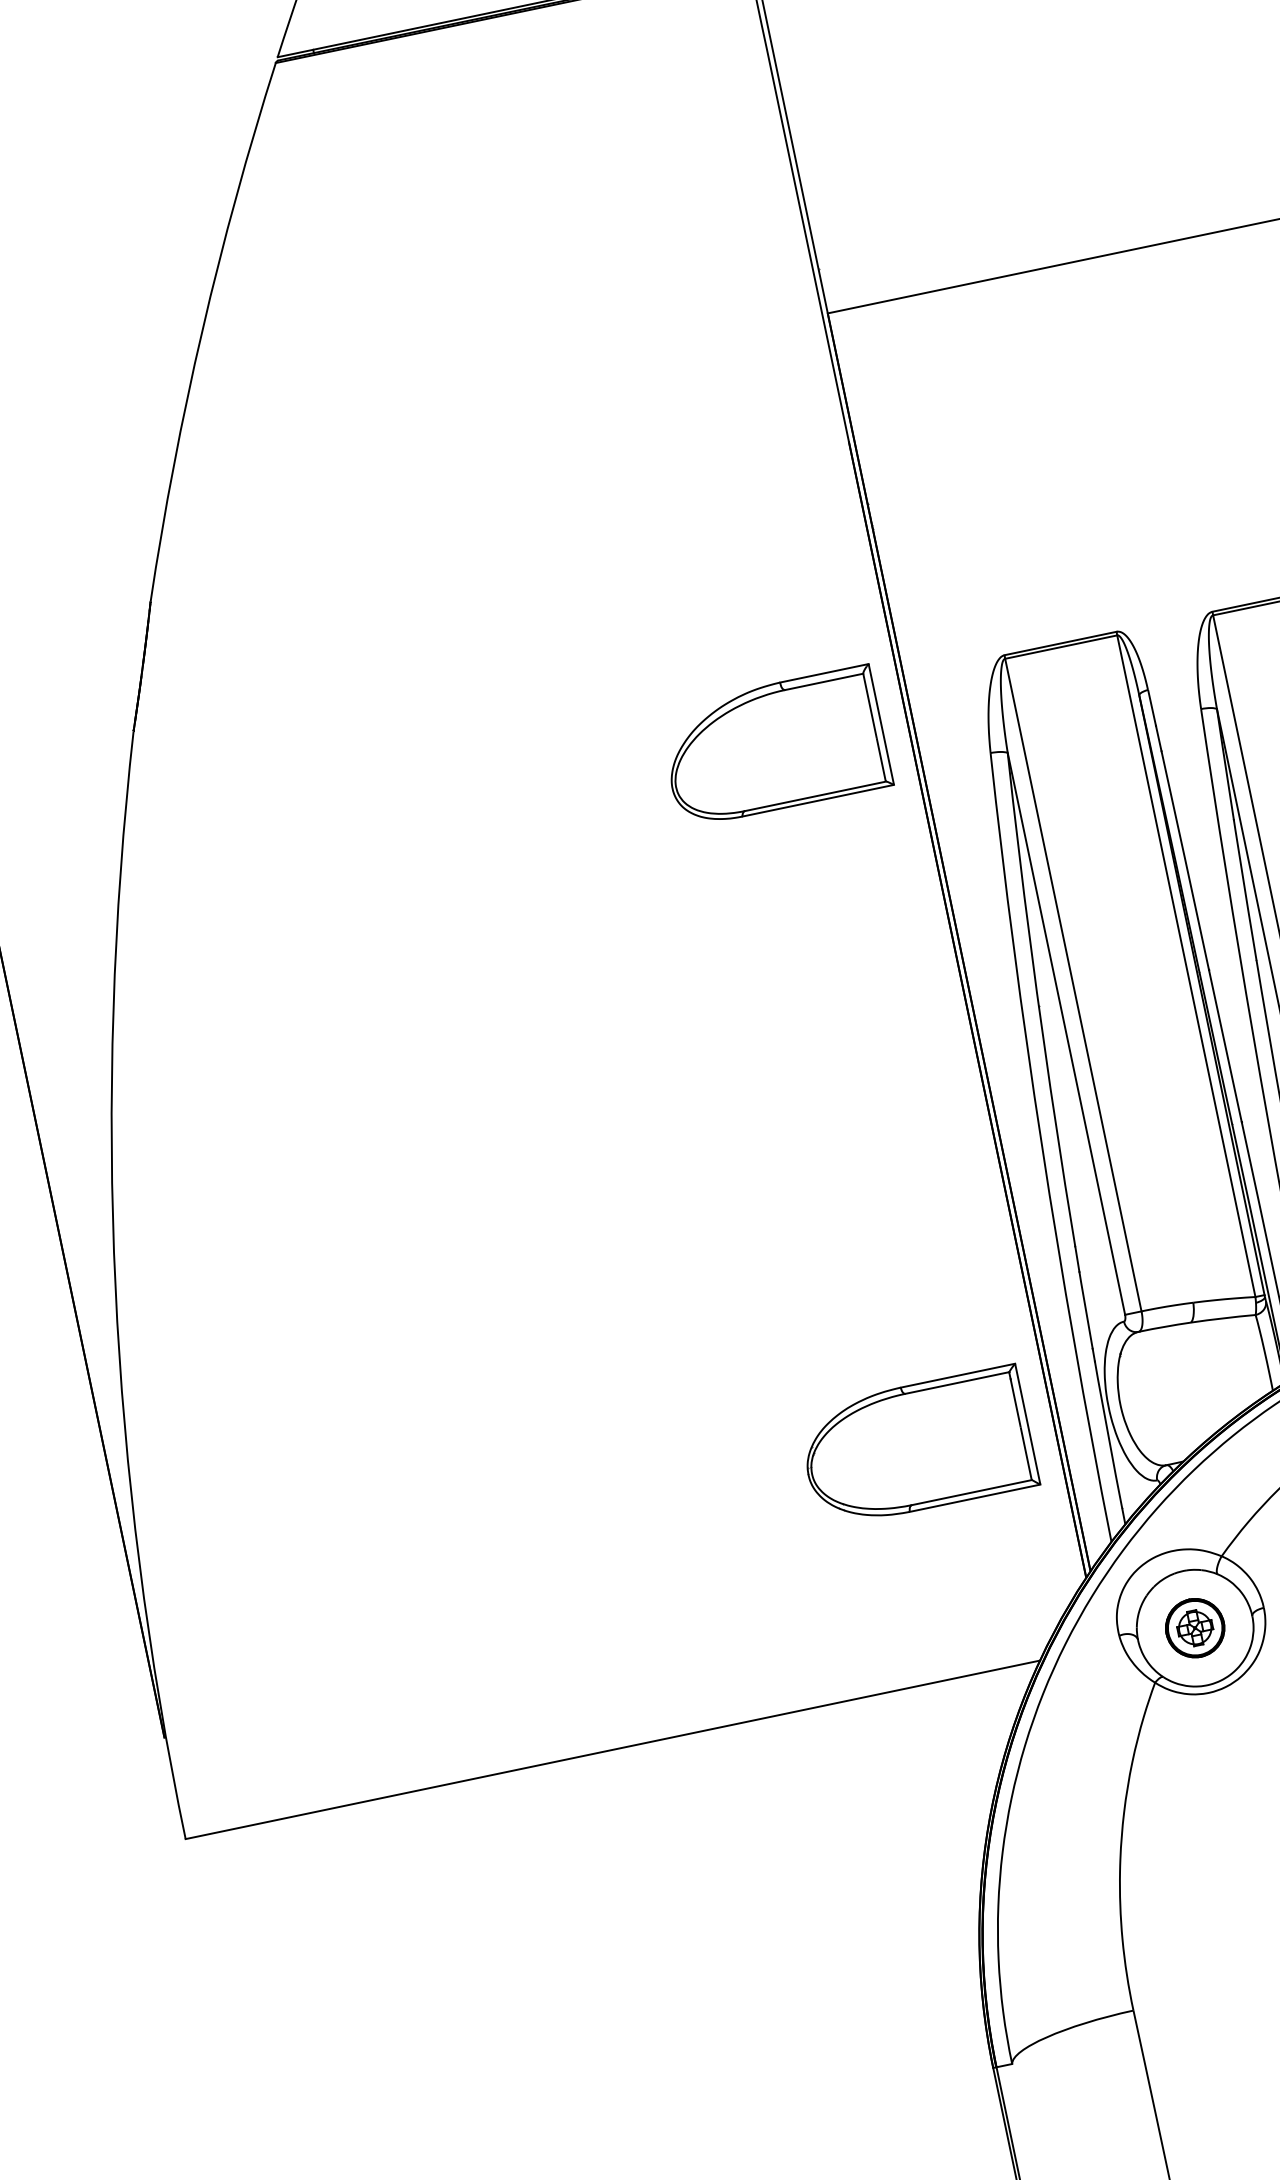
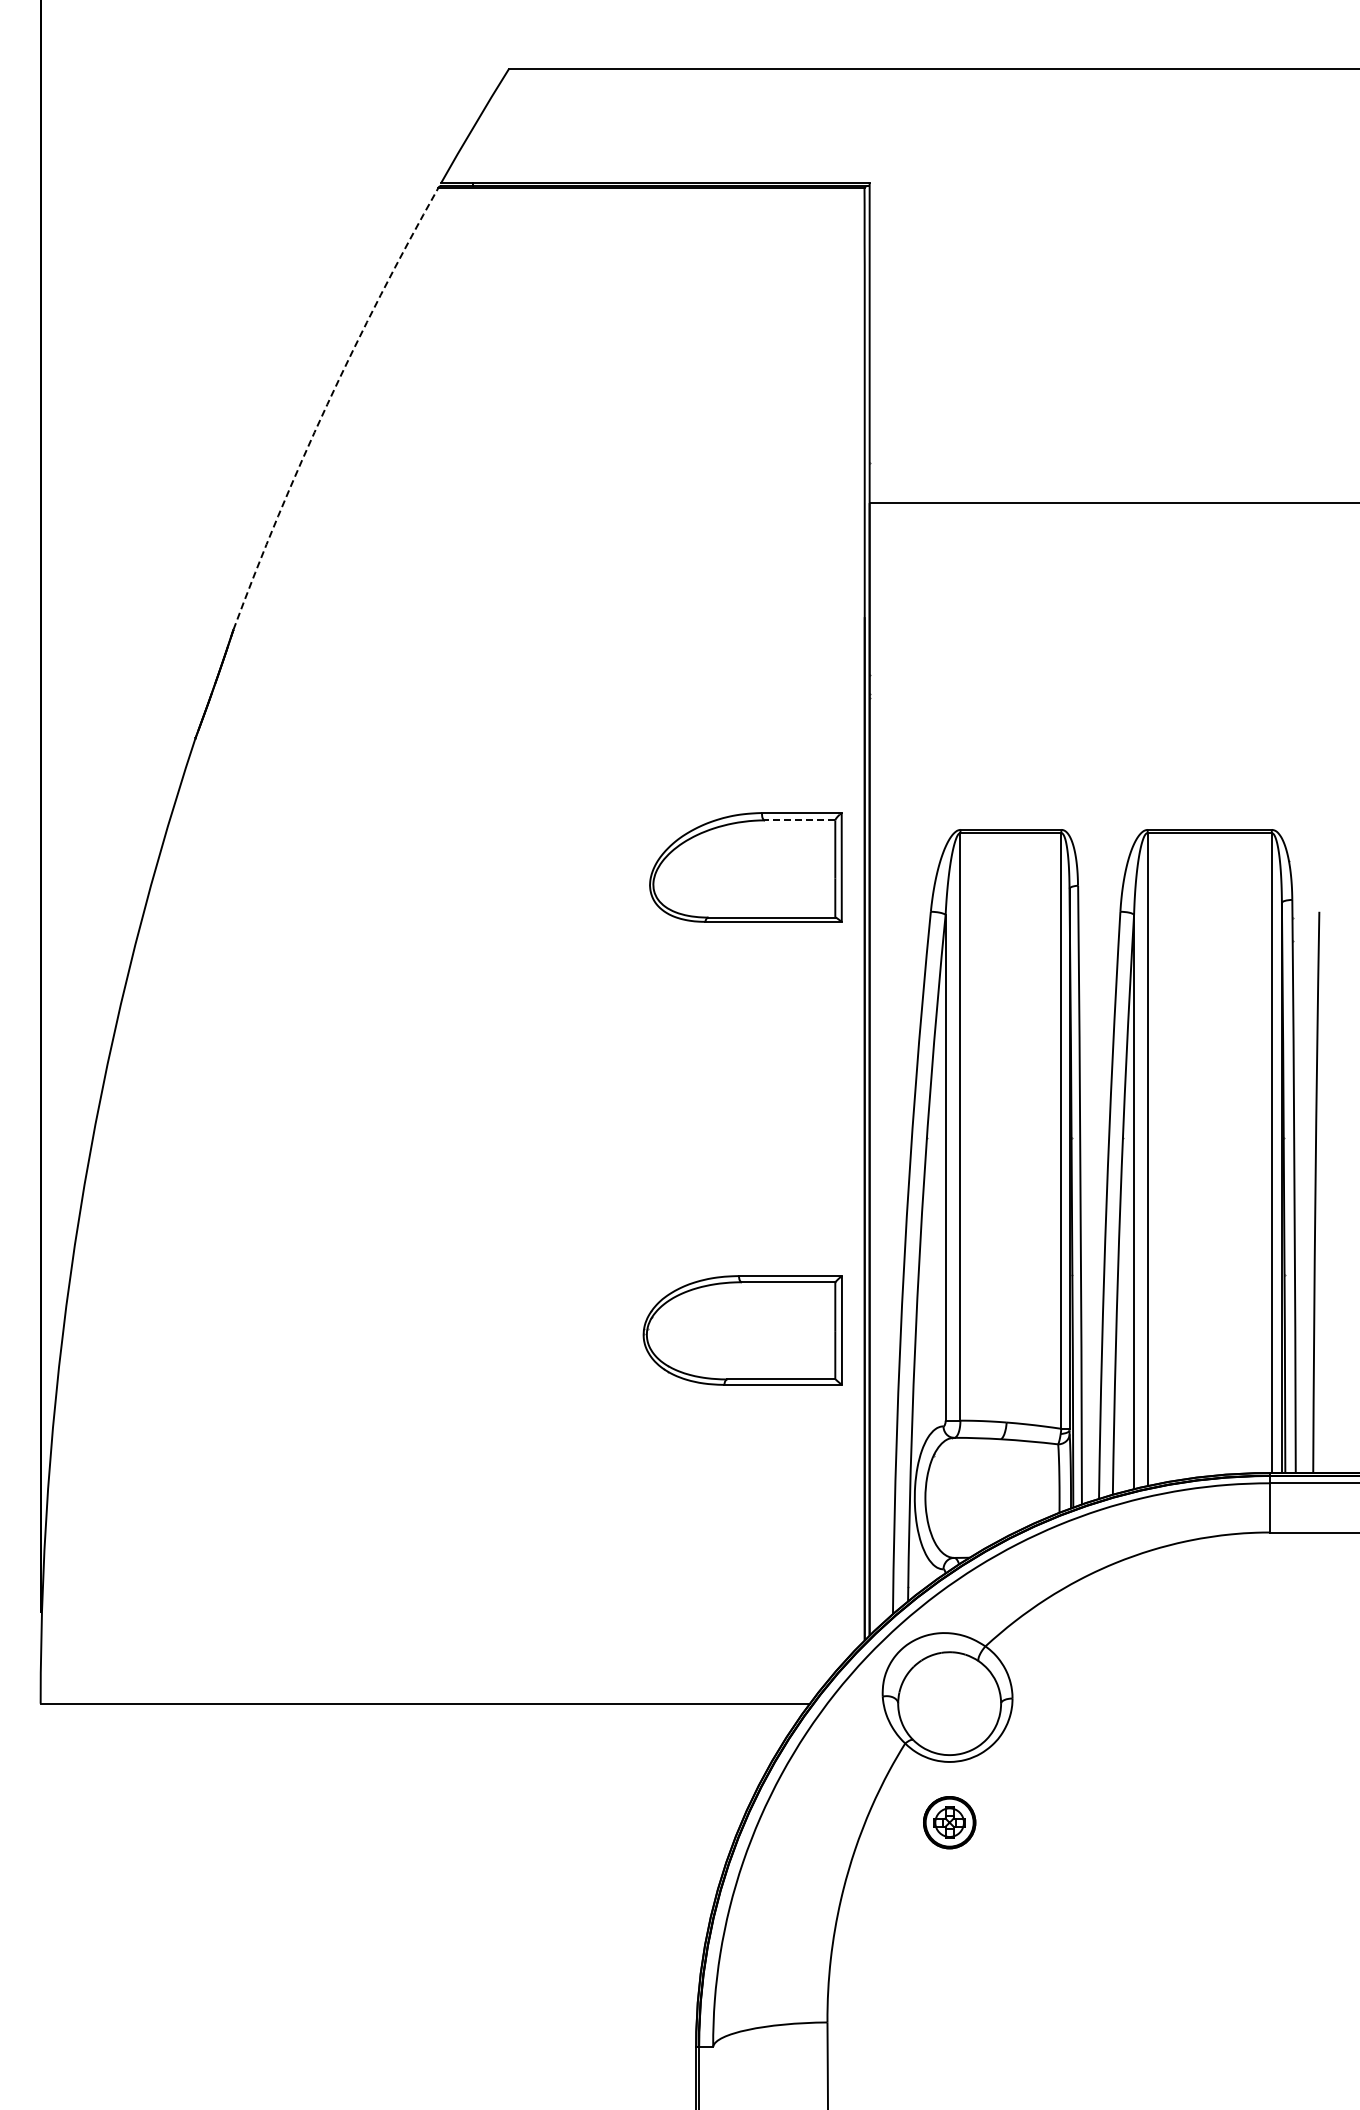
arc: (202, 329) -> (327, 404), solid -> dashed
line: (823, 682) -> (799, 820), solid -> dashed
part: (917, 1447) -> (742, 1330), moved
part: (1195, 1628) -> (949, 1822), moved

